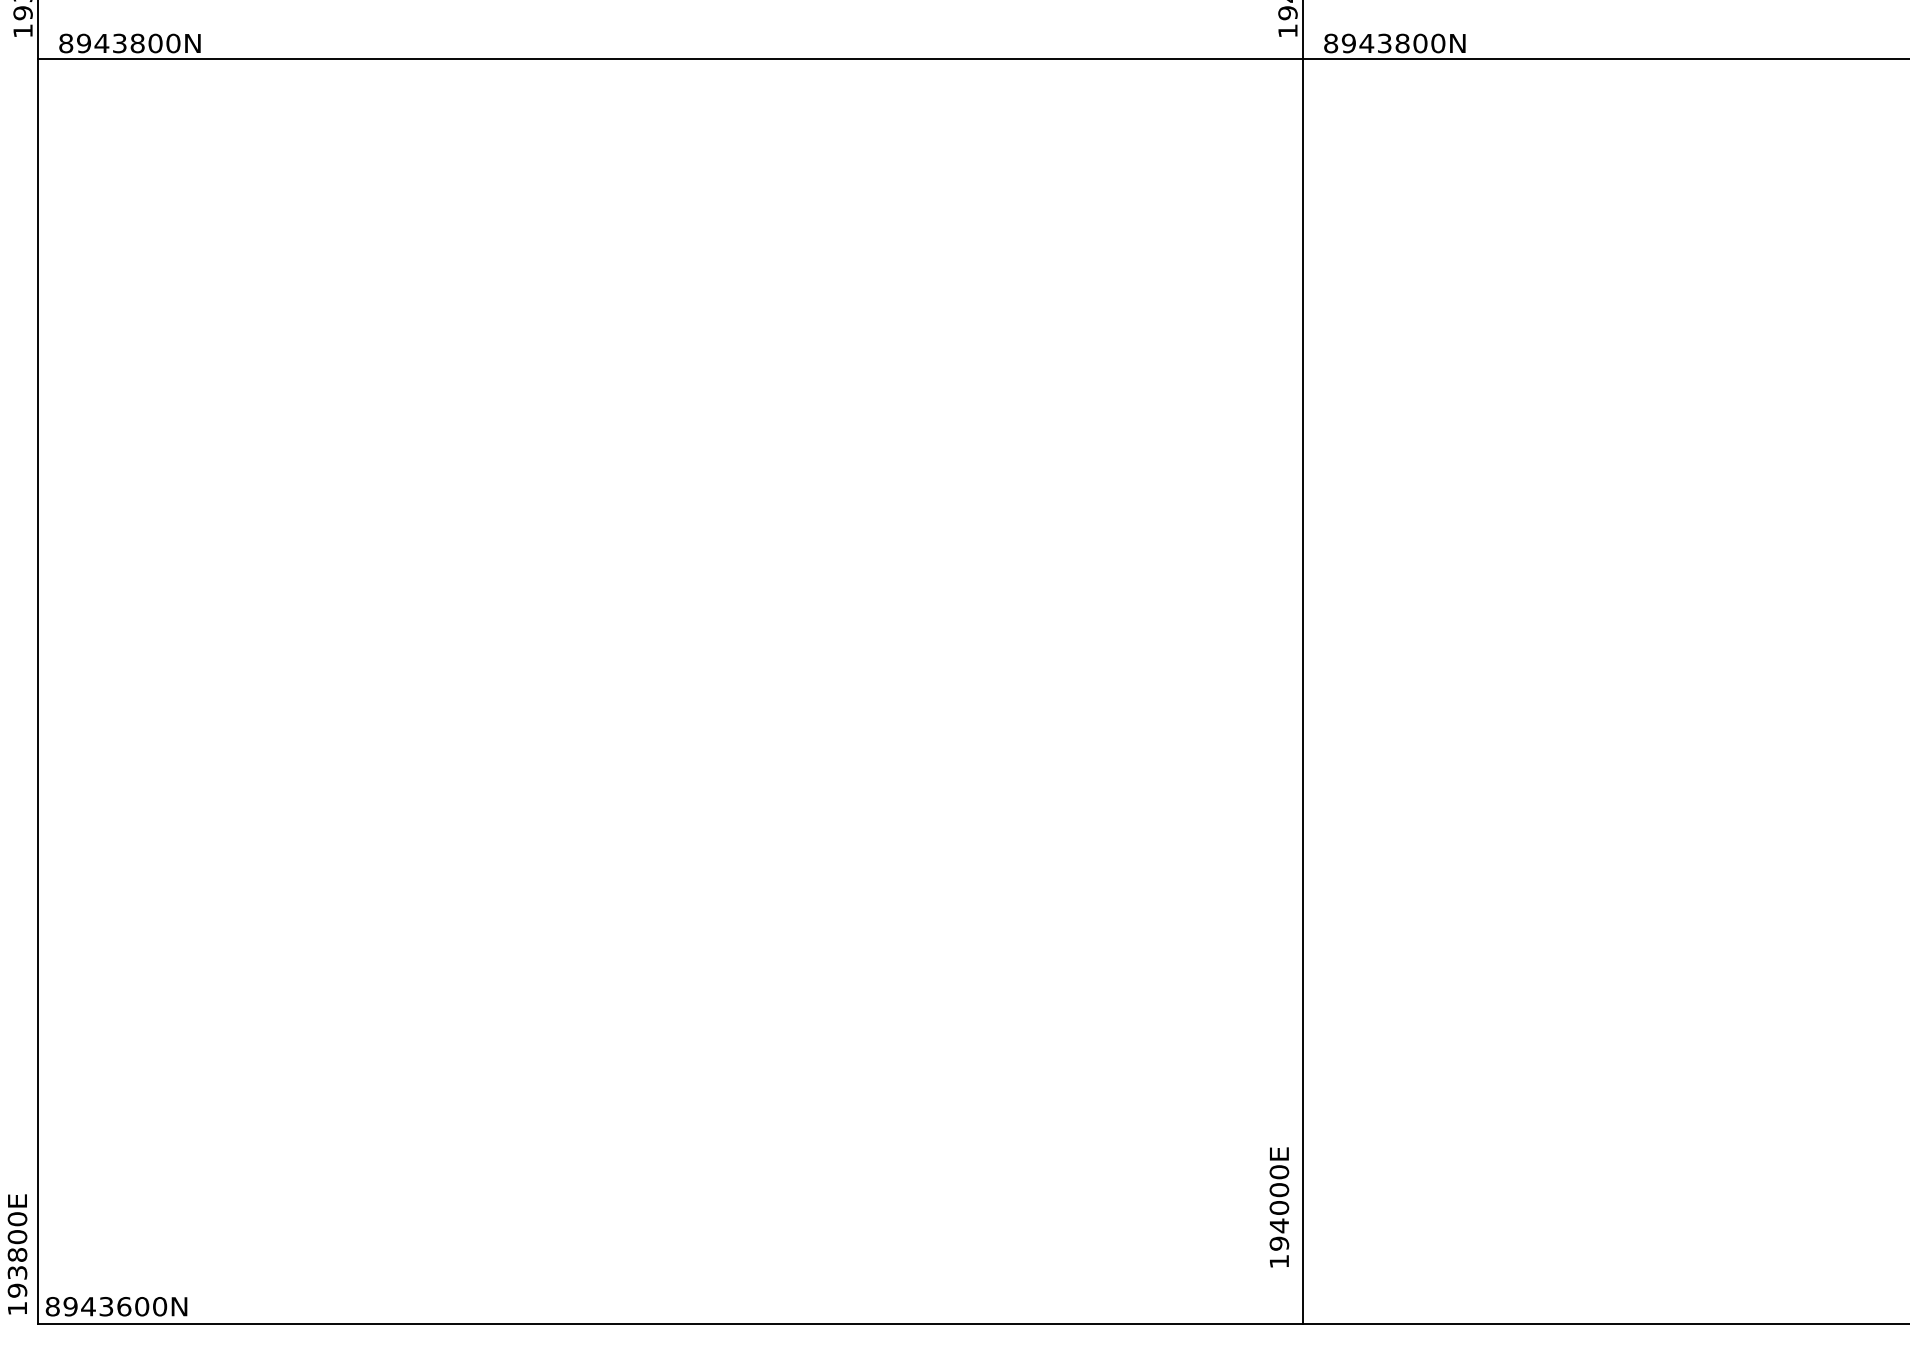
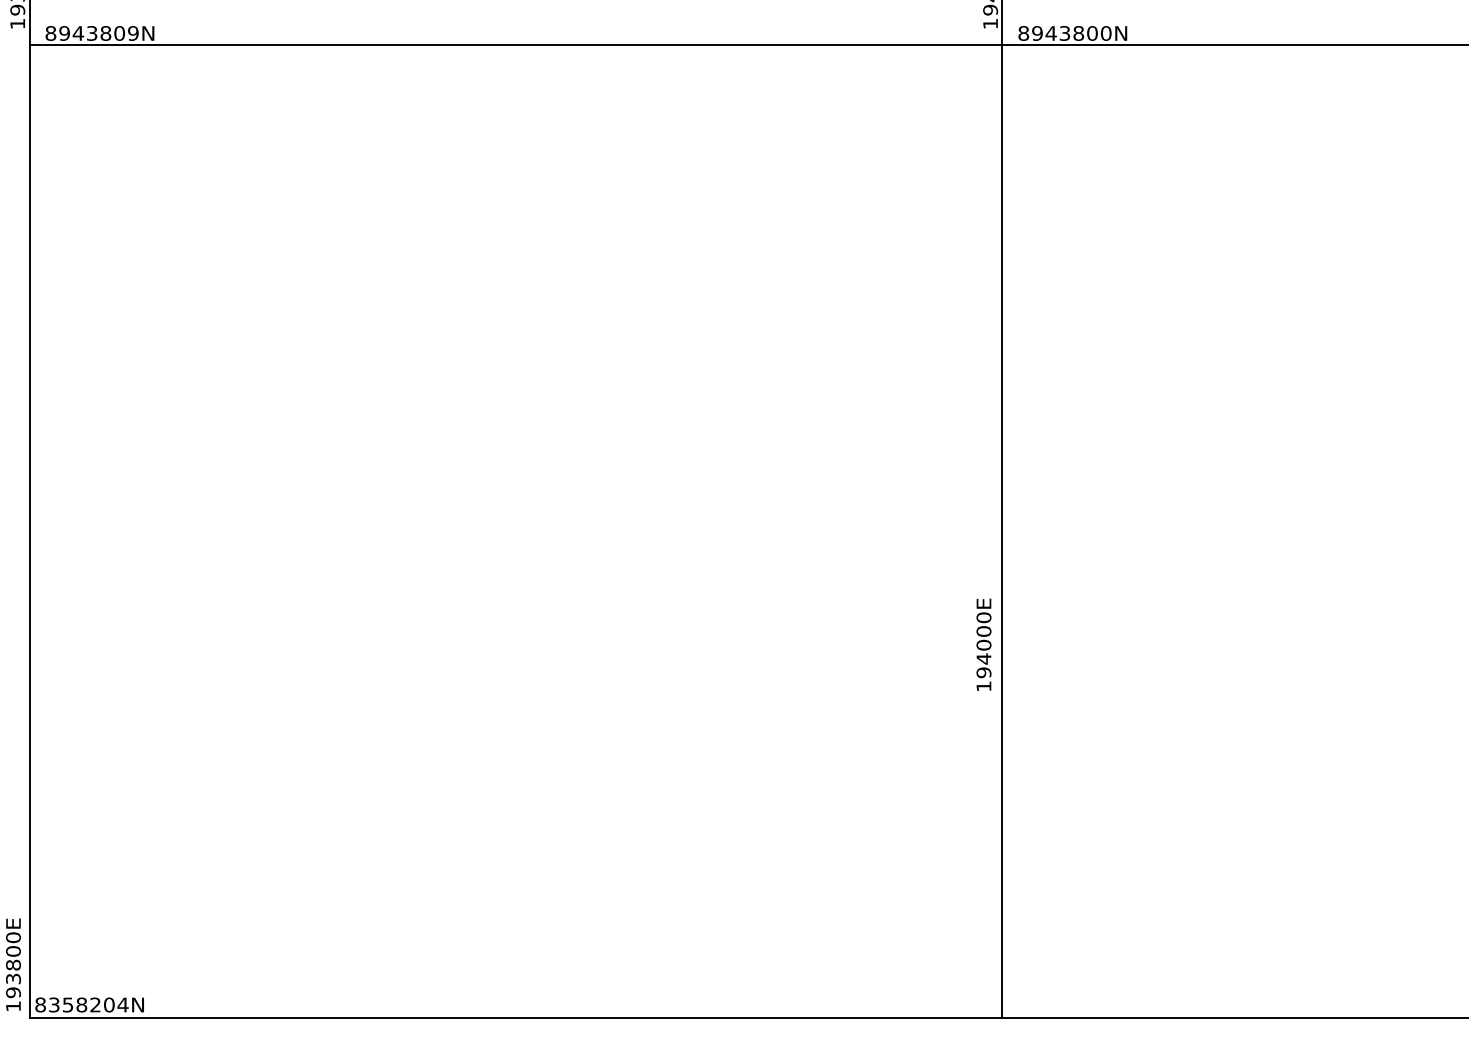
text: (173, 43) -> (133, 33), 8943800N -> 8943809N
text: (1279, 1207) -> (984, 644), moved
text: (115, 1306) -> (88, 1004), 8943600N -> 8358204N

